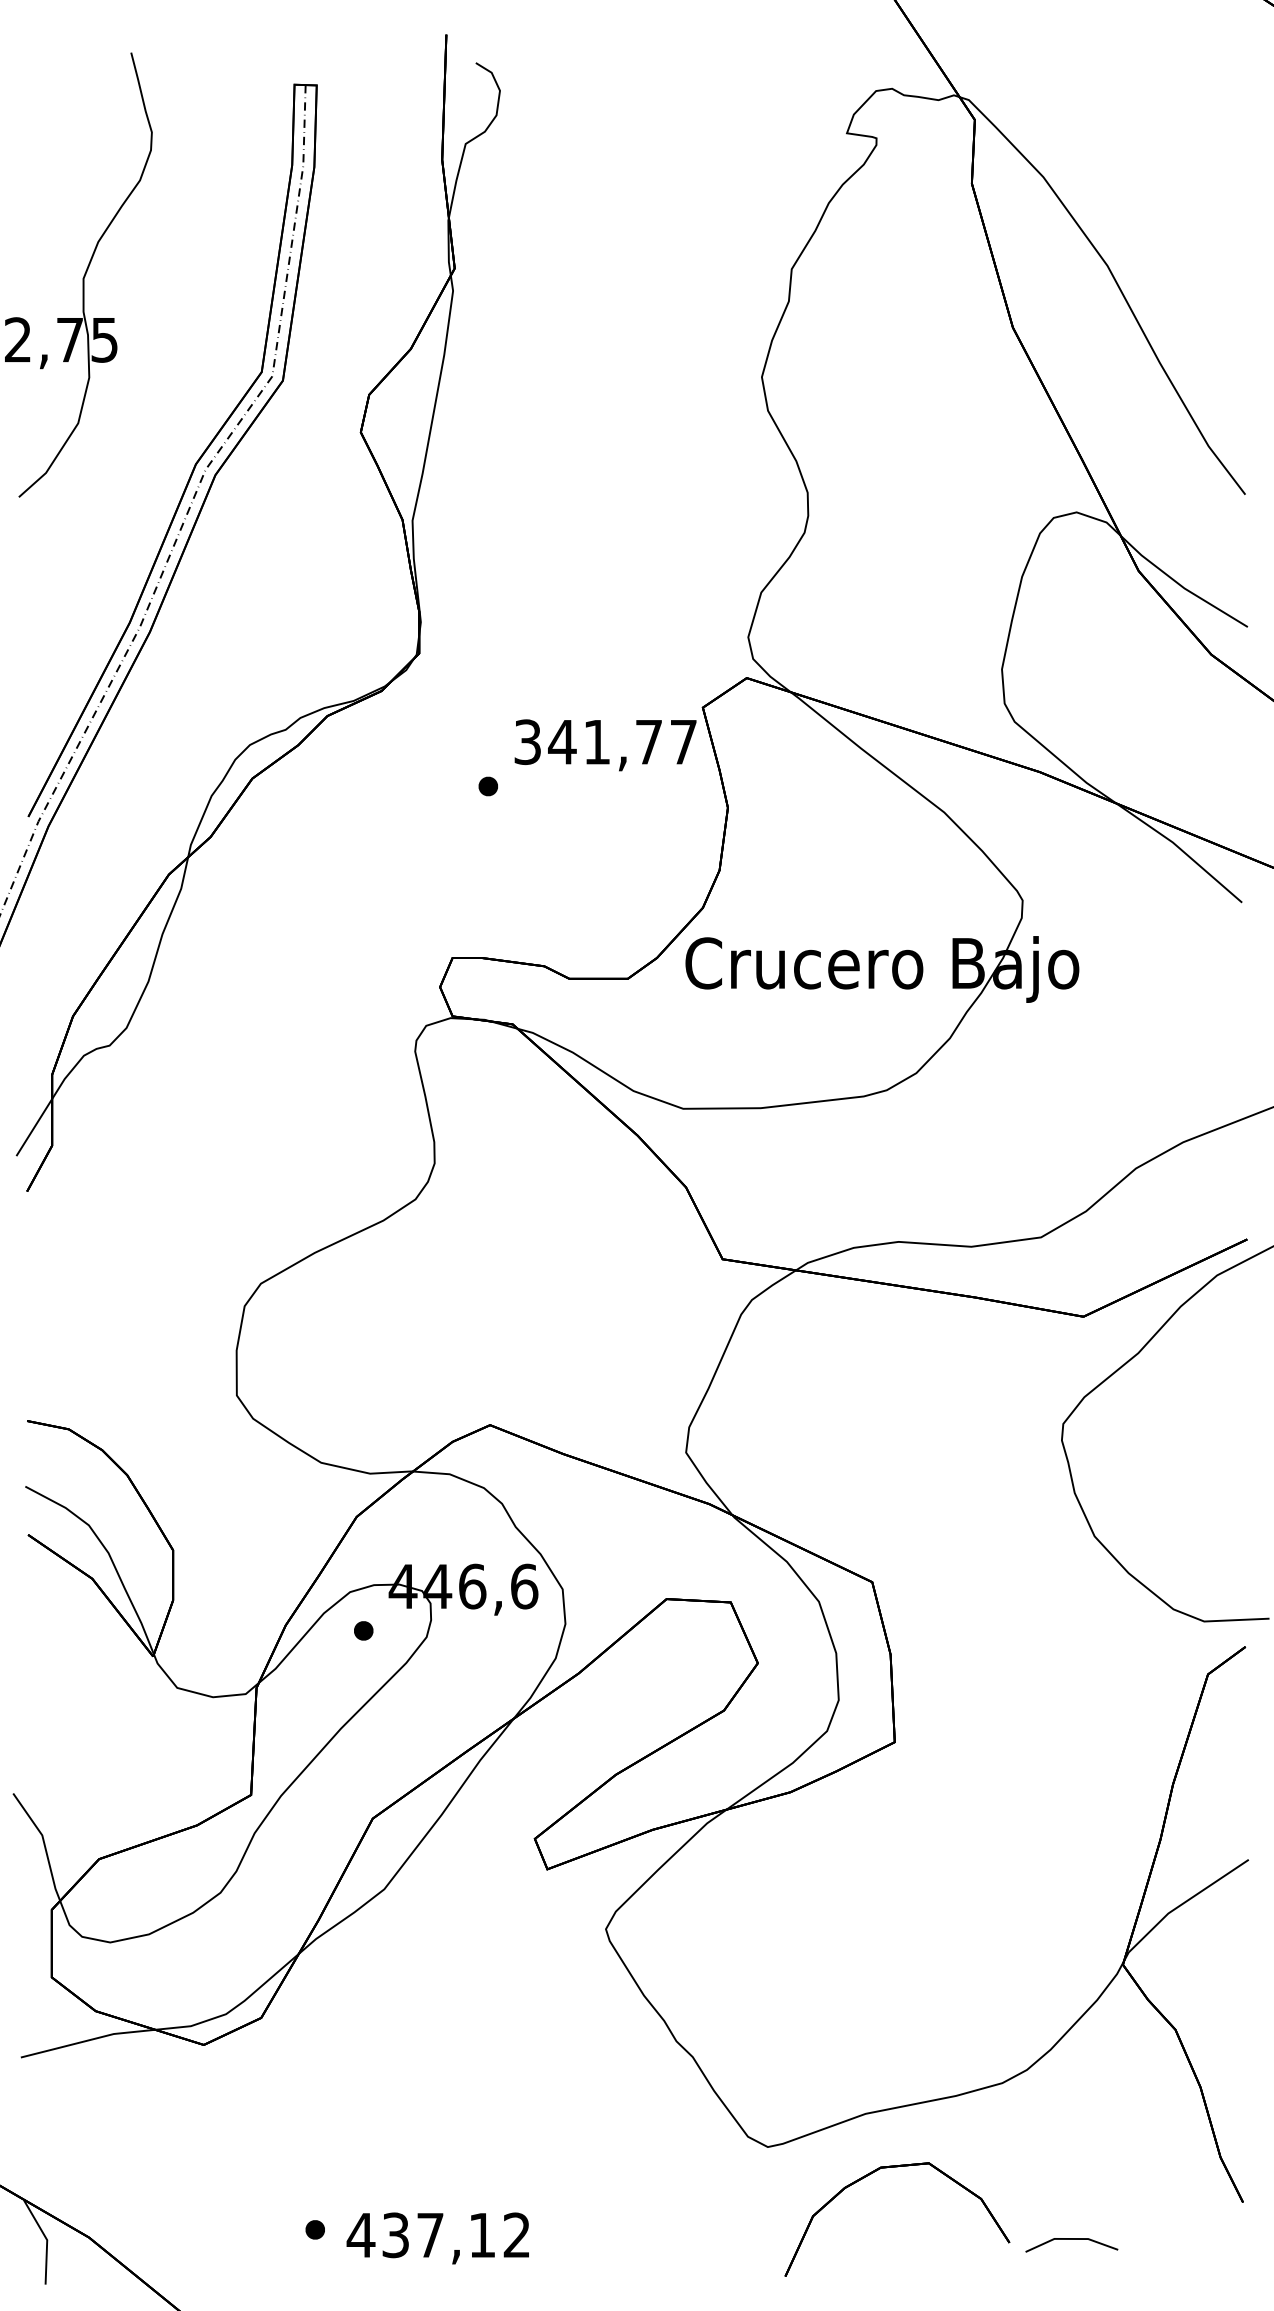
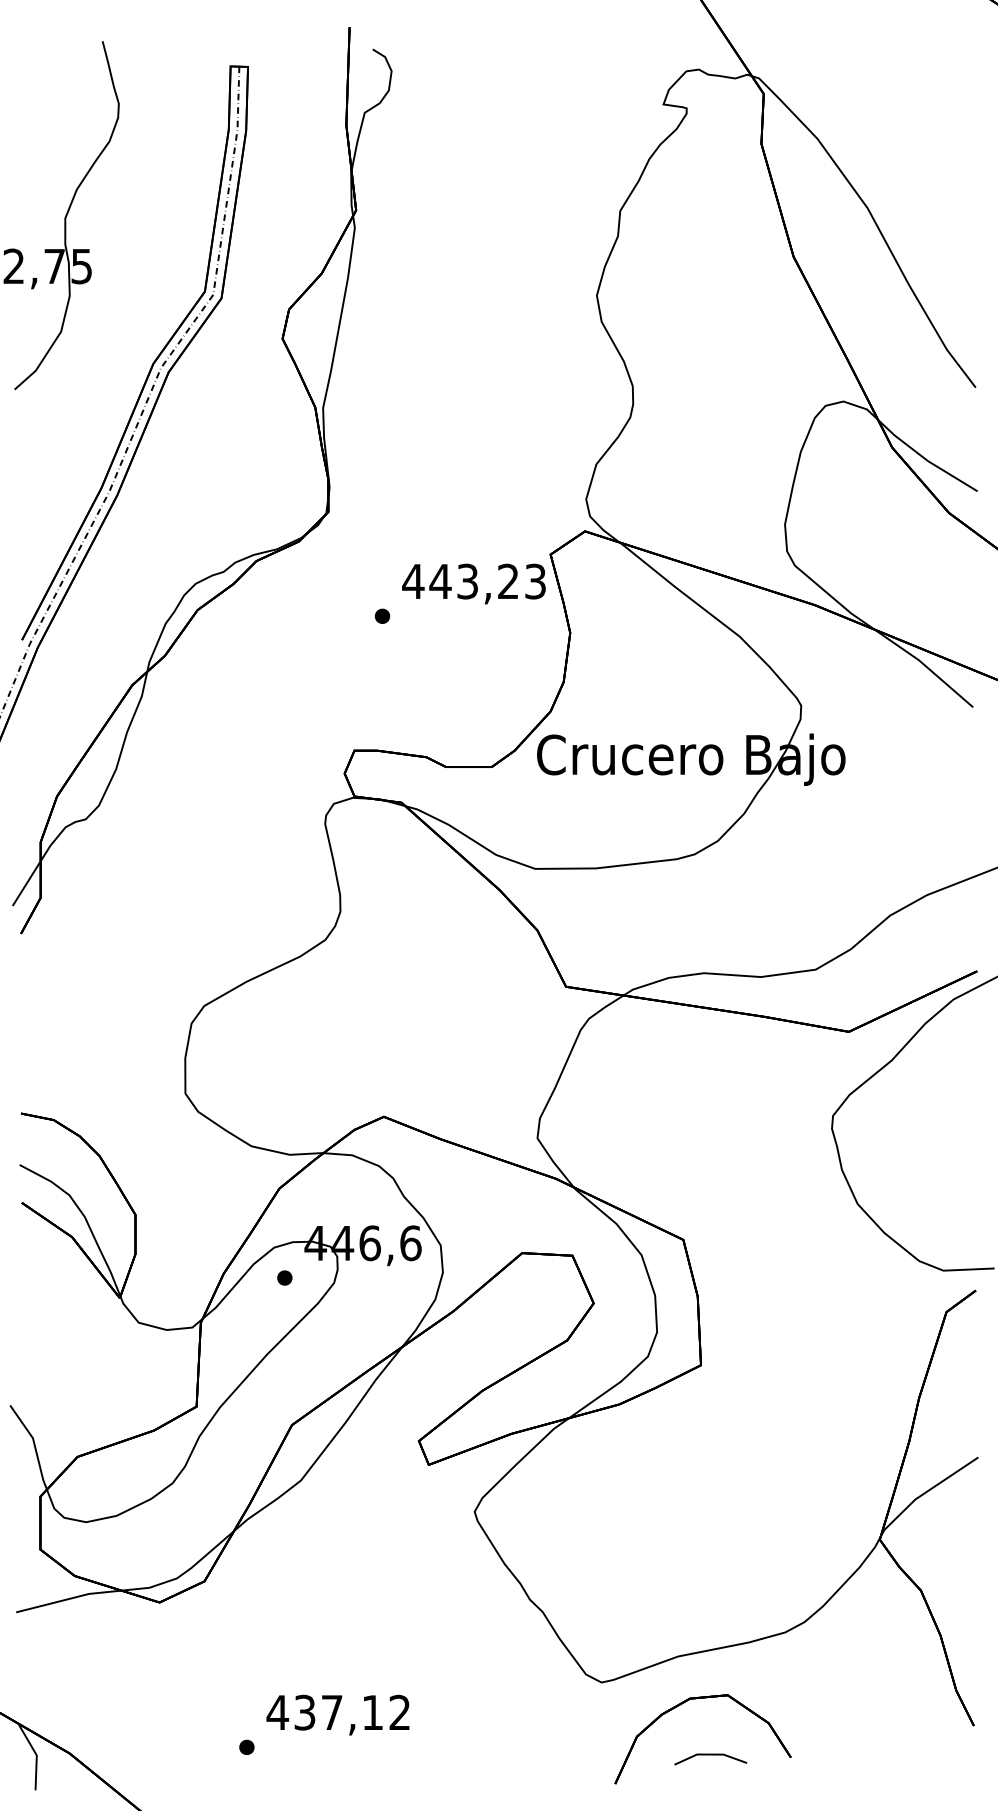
text: (604, 742) -> (473, 581), 341,77 -> 443,23
text: (437, 2237) -> (337, 1714), moved
line: (1071, 2240) -> (710, 1755), moved

